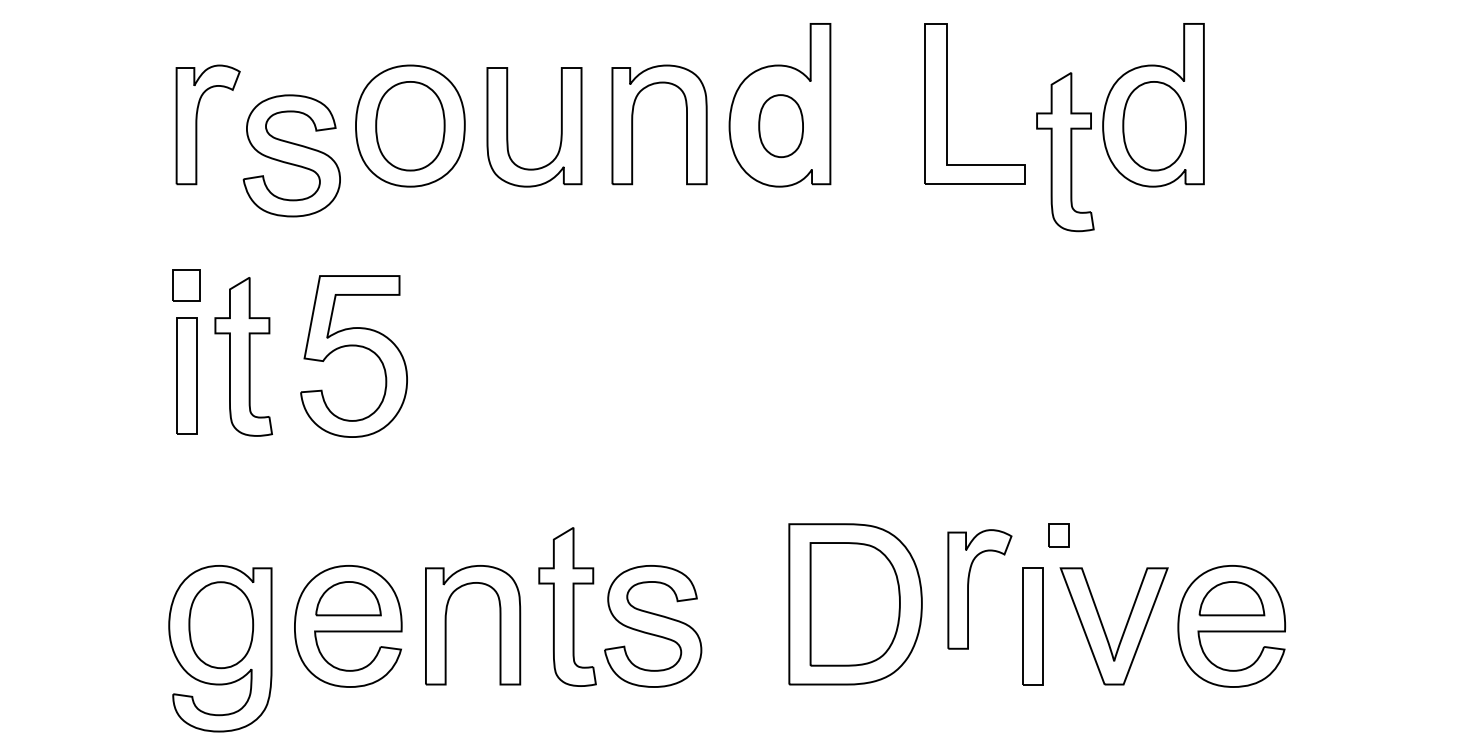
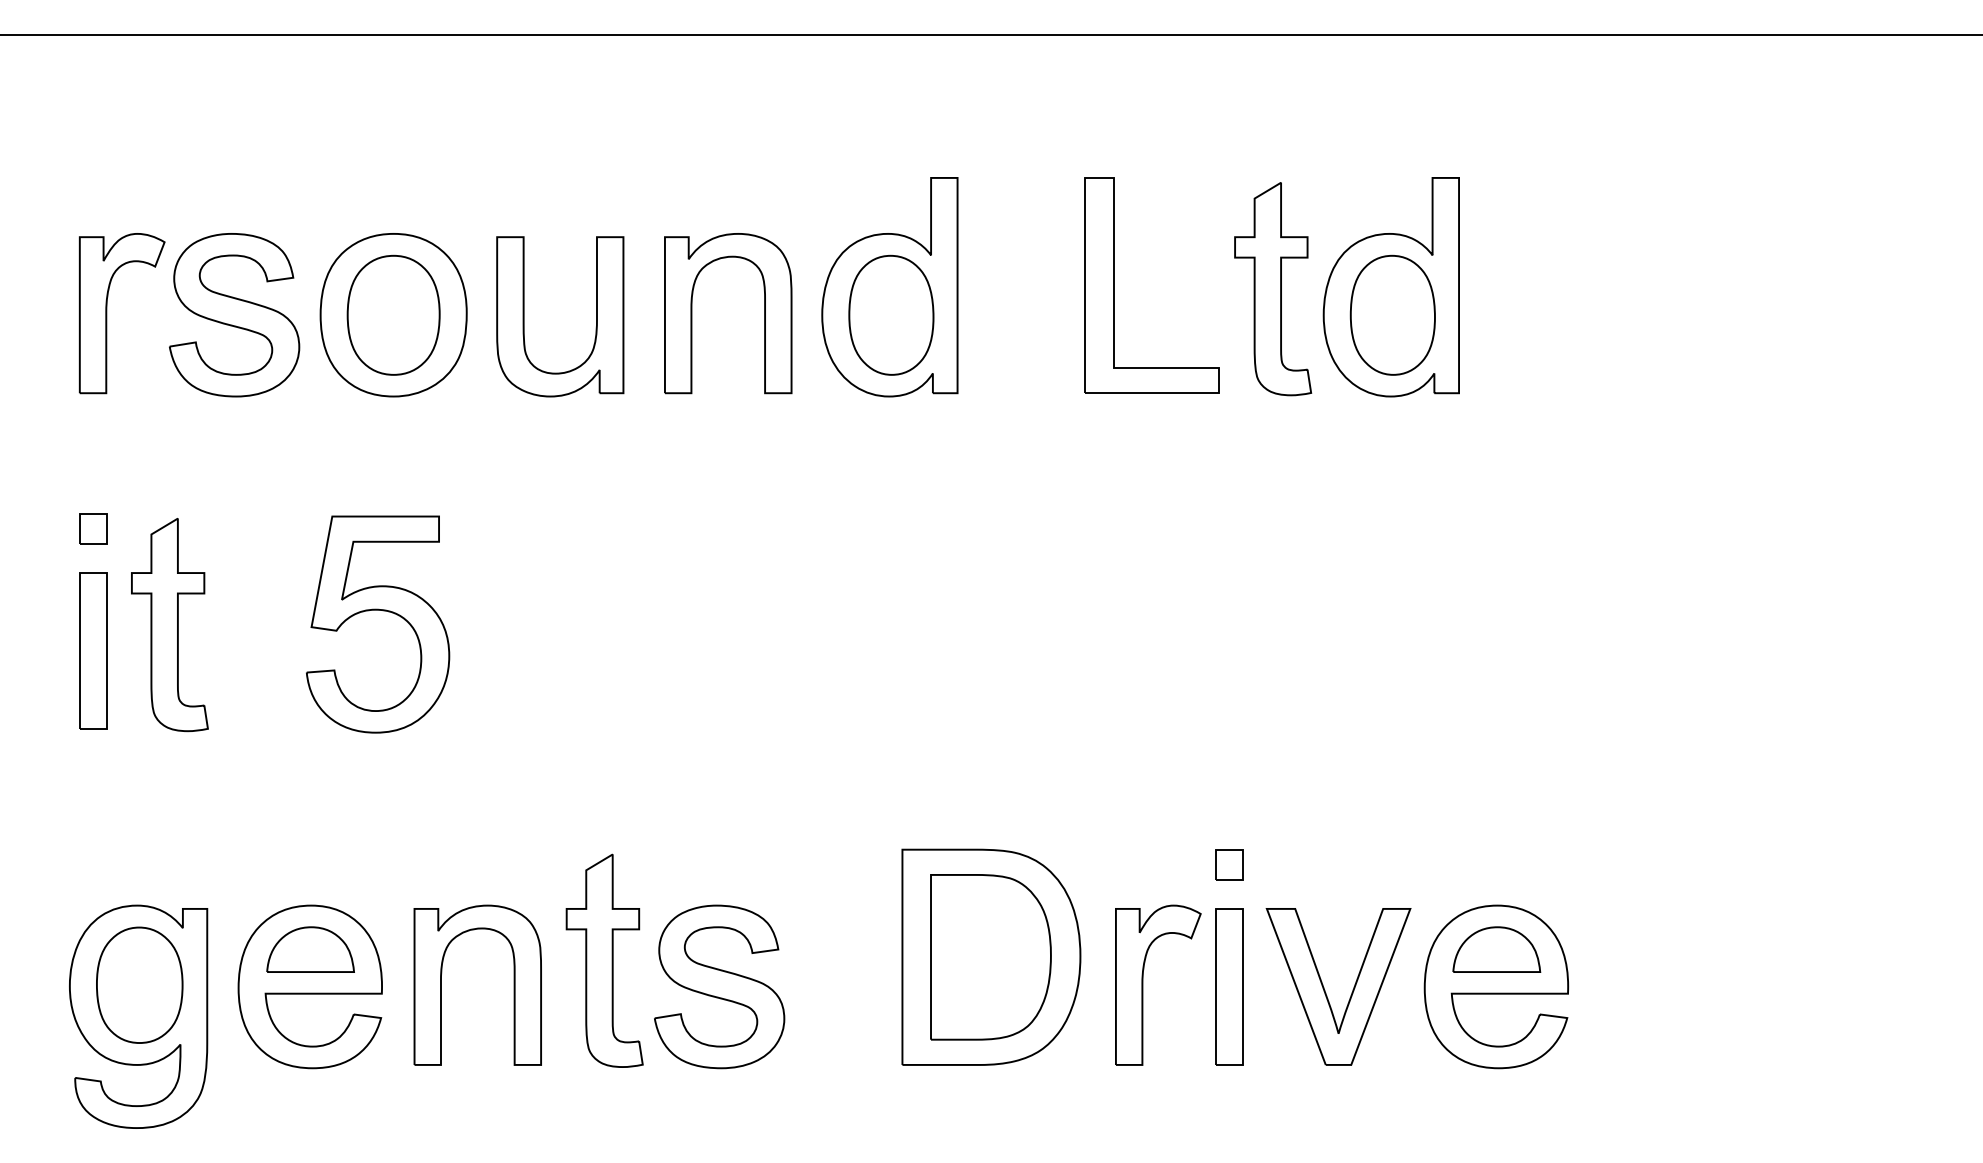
part: (781, 125) -> (891, 314), size x1.43
part: (1065, 152) -> (1273, 289), moved
part: (291, 156) -> (234, 315), moved
part: (186, 284) -> (93, 528), size x0.71
part: (358, 346) -> (383, 611), moved
part: (1058, 535) -> (1229, 864), moved
part: (968, 588) -> (1143, 984), moved

